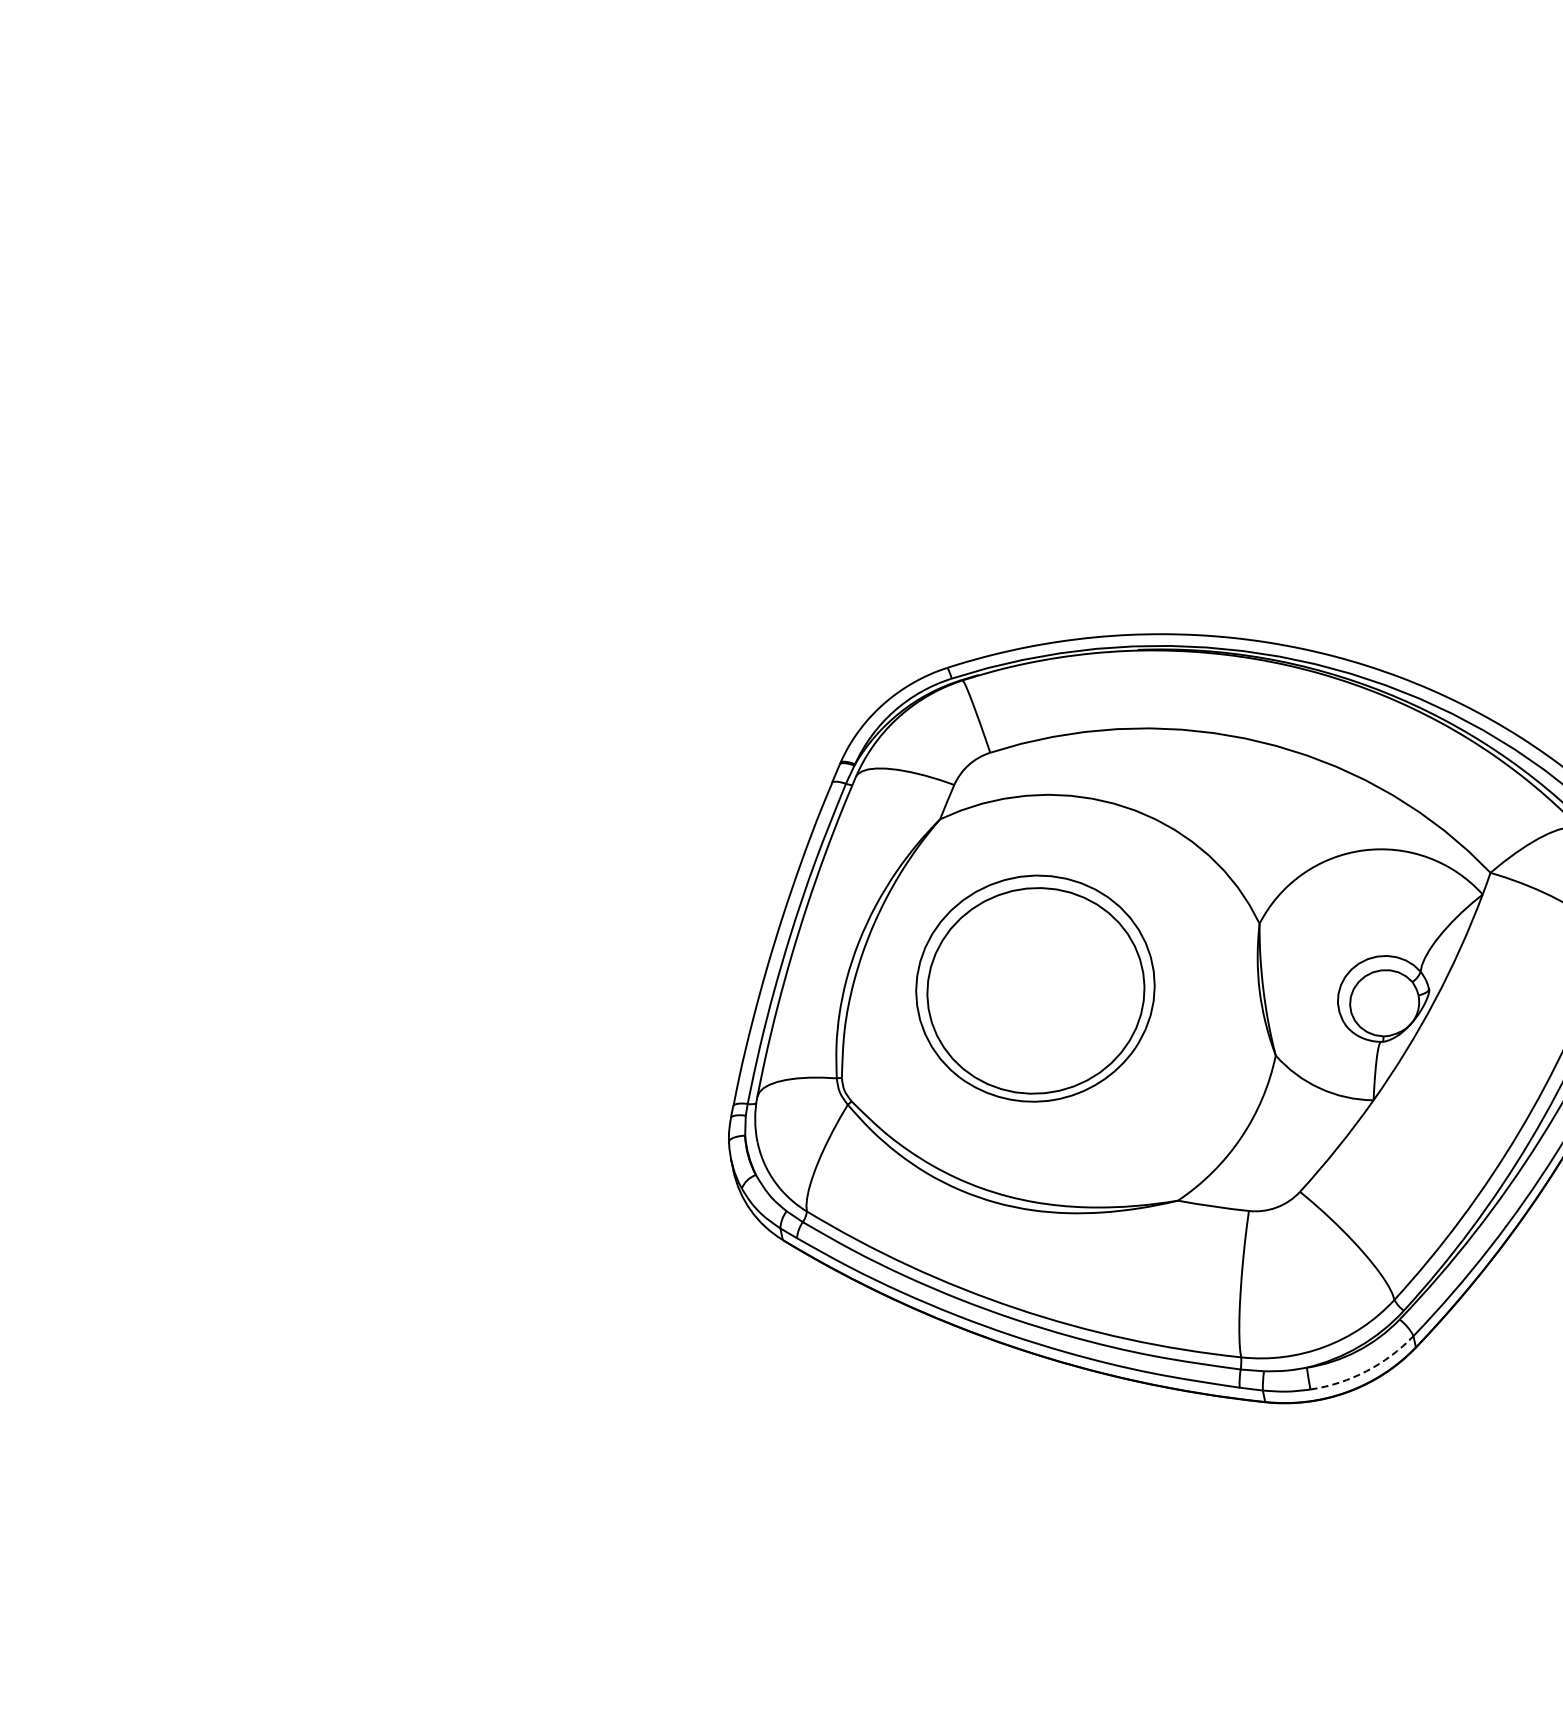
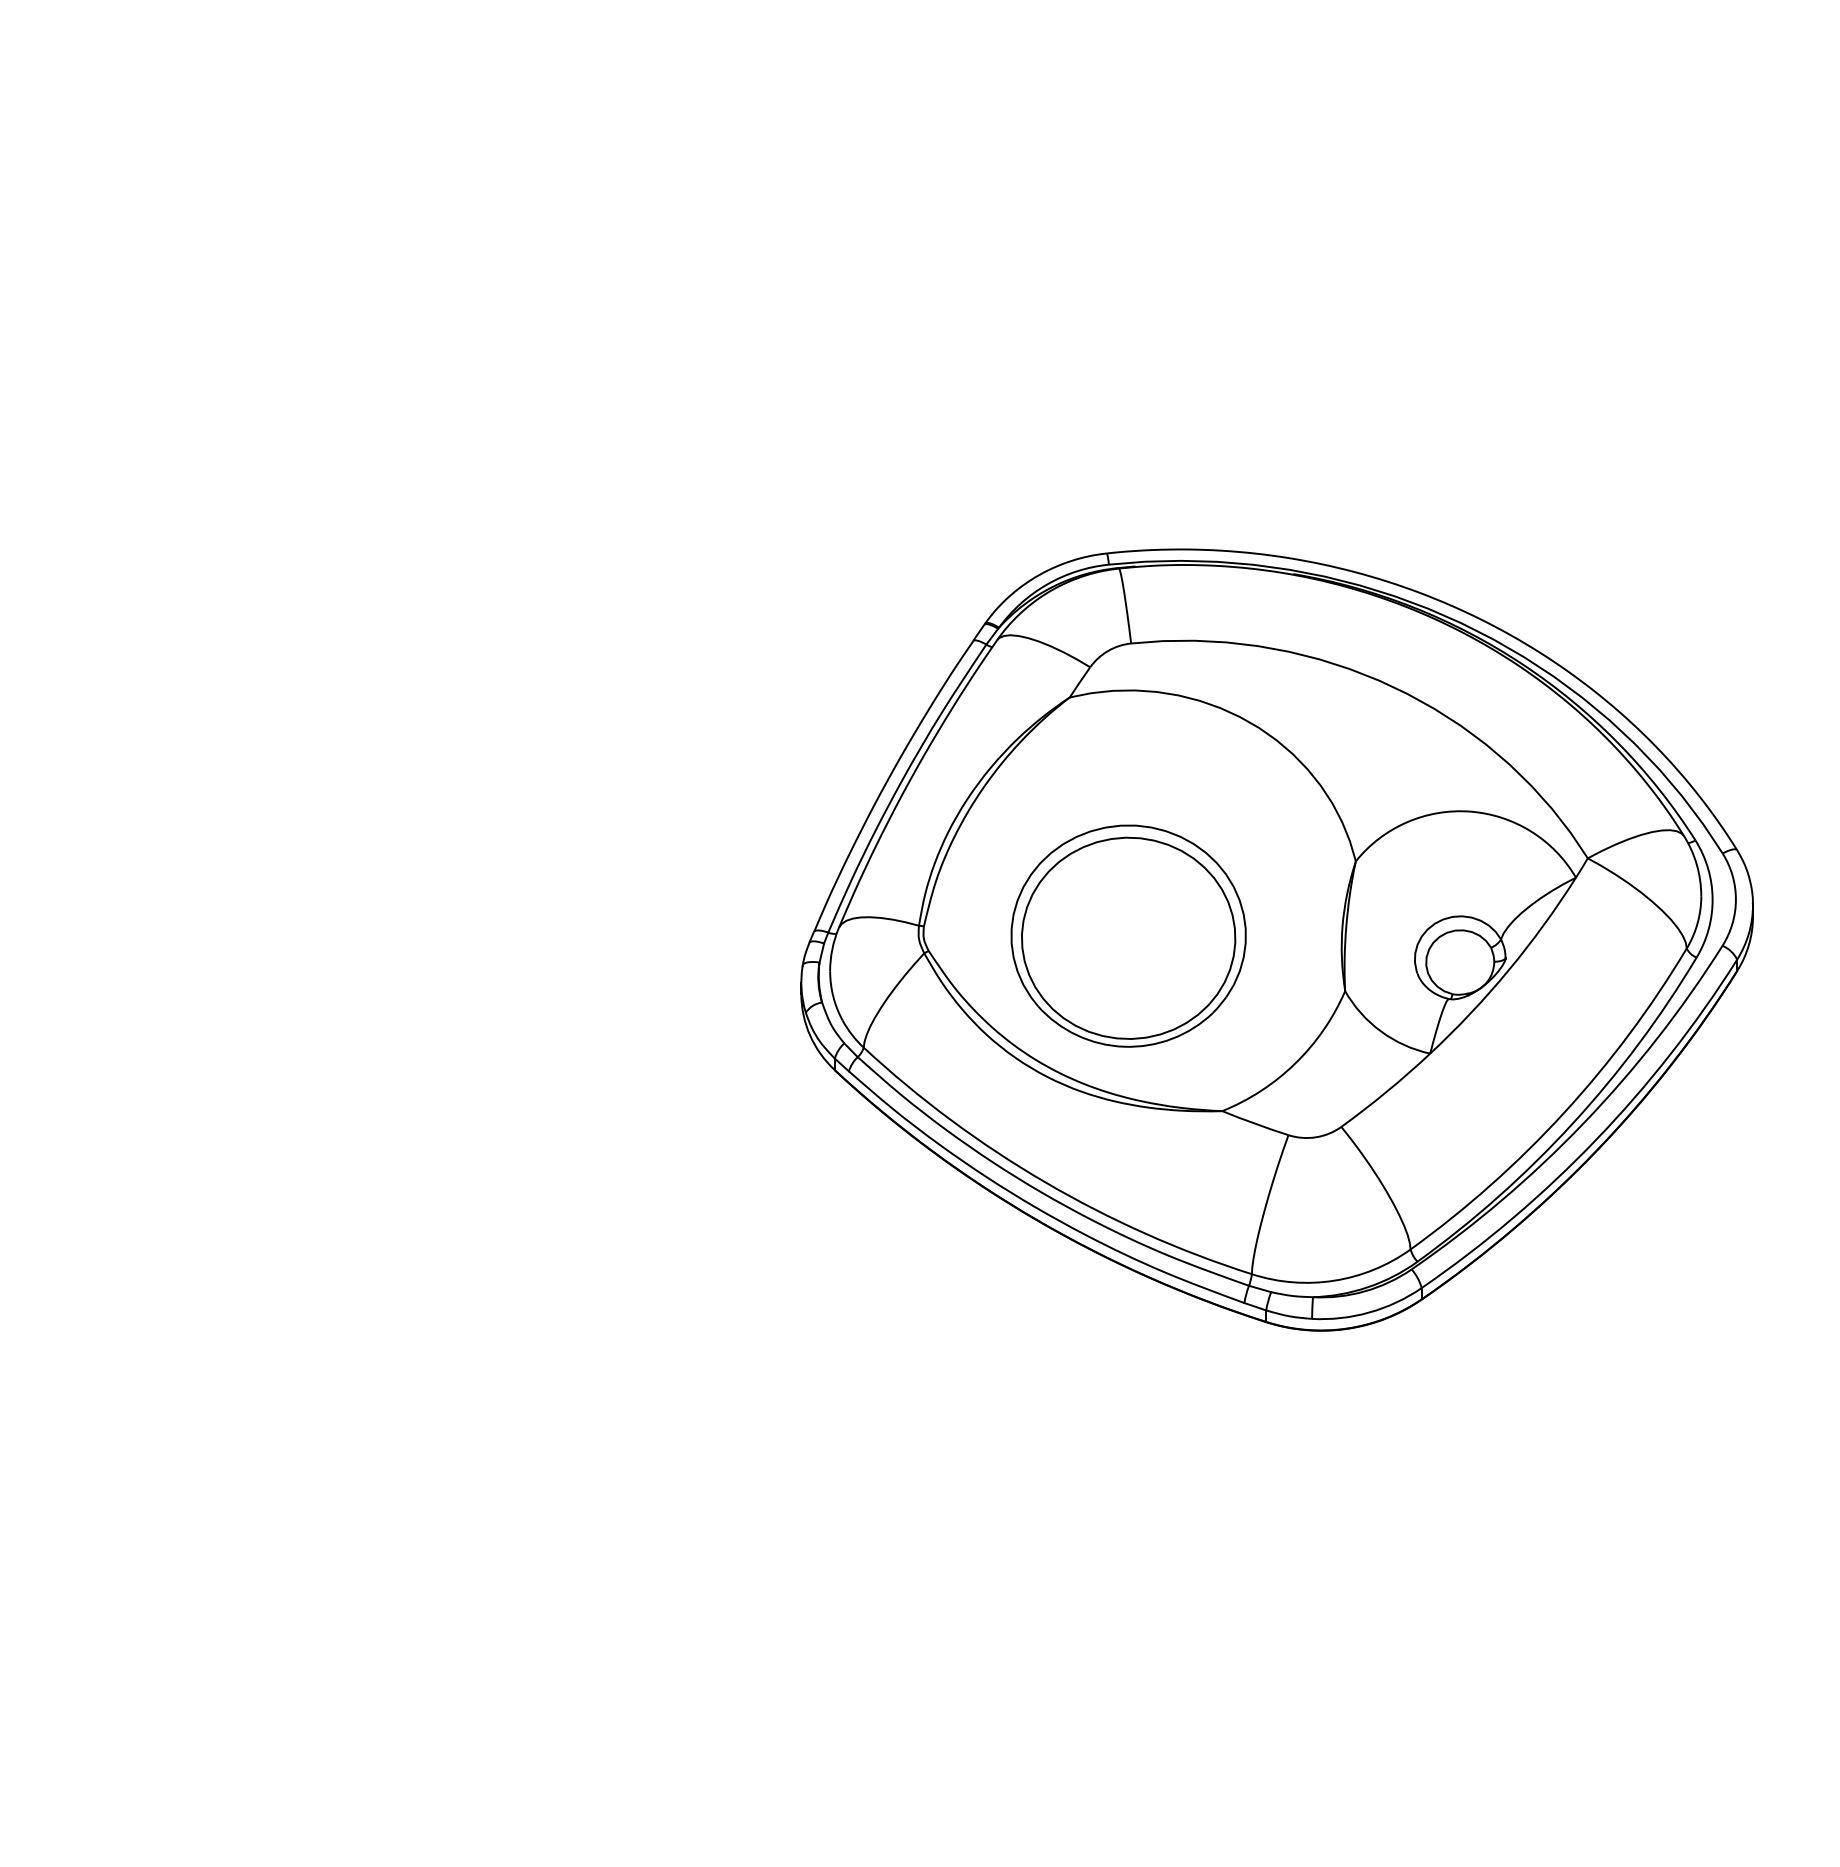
part: (1035, 988) -> (1128, 935), moved
arc: (1366, 1371) -> (1369, 1312), dashed -> solid

